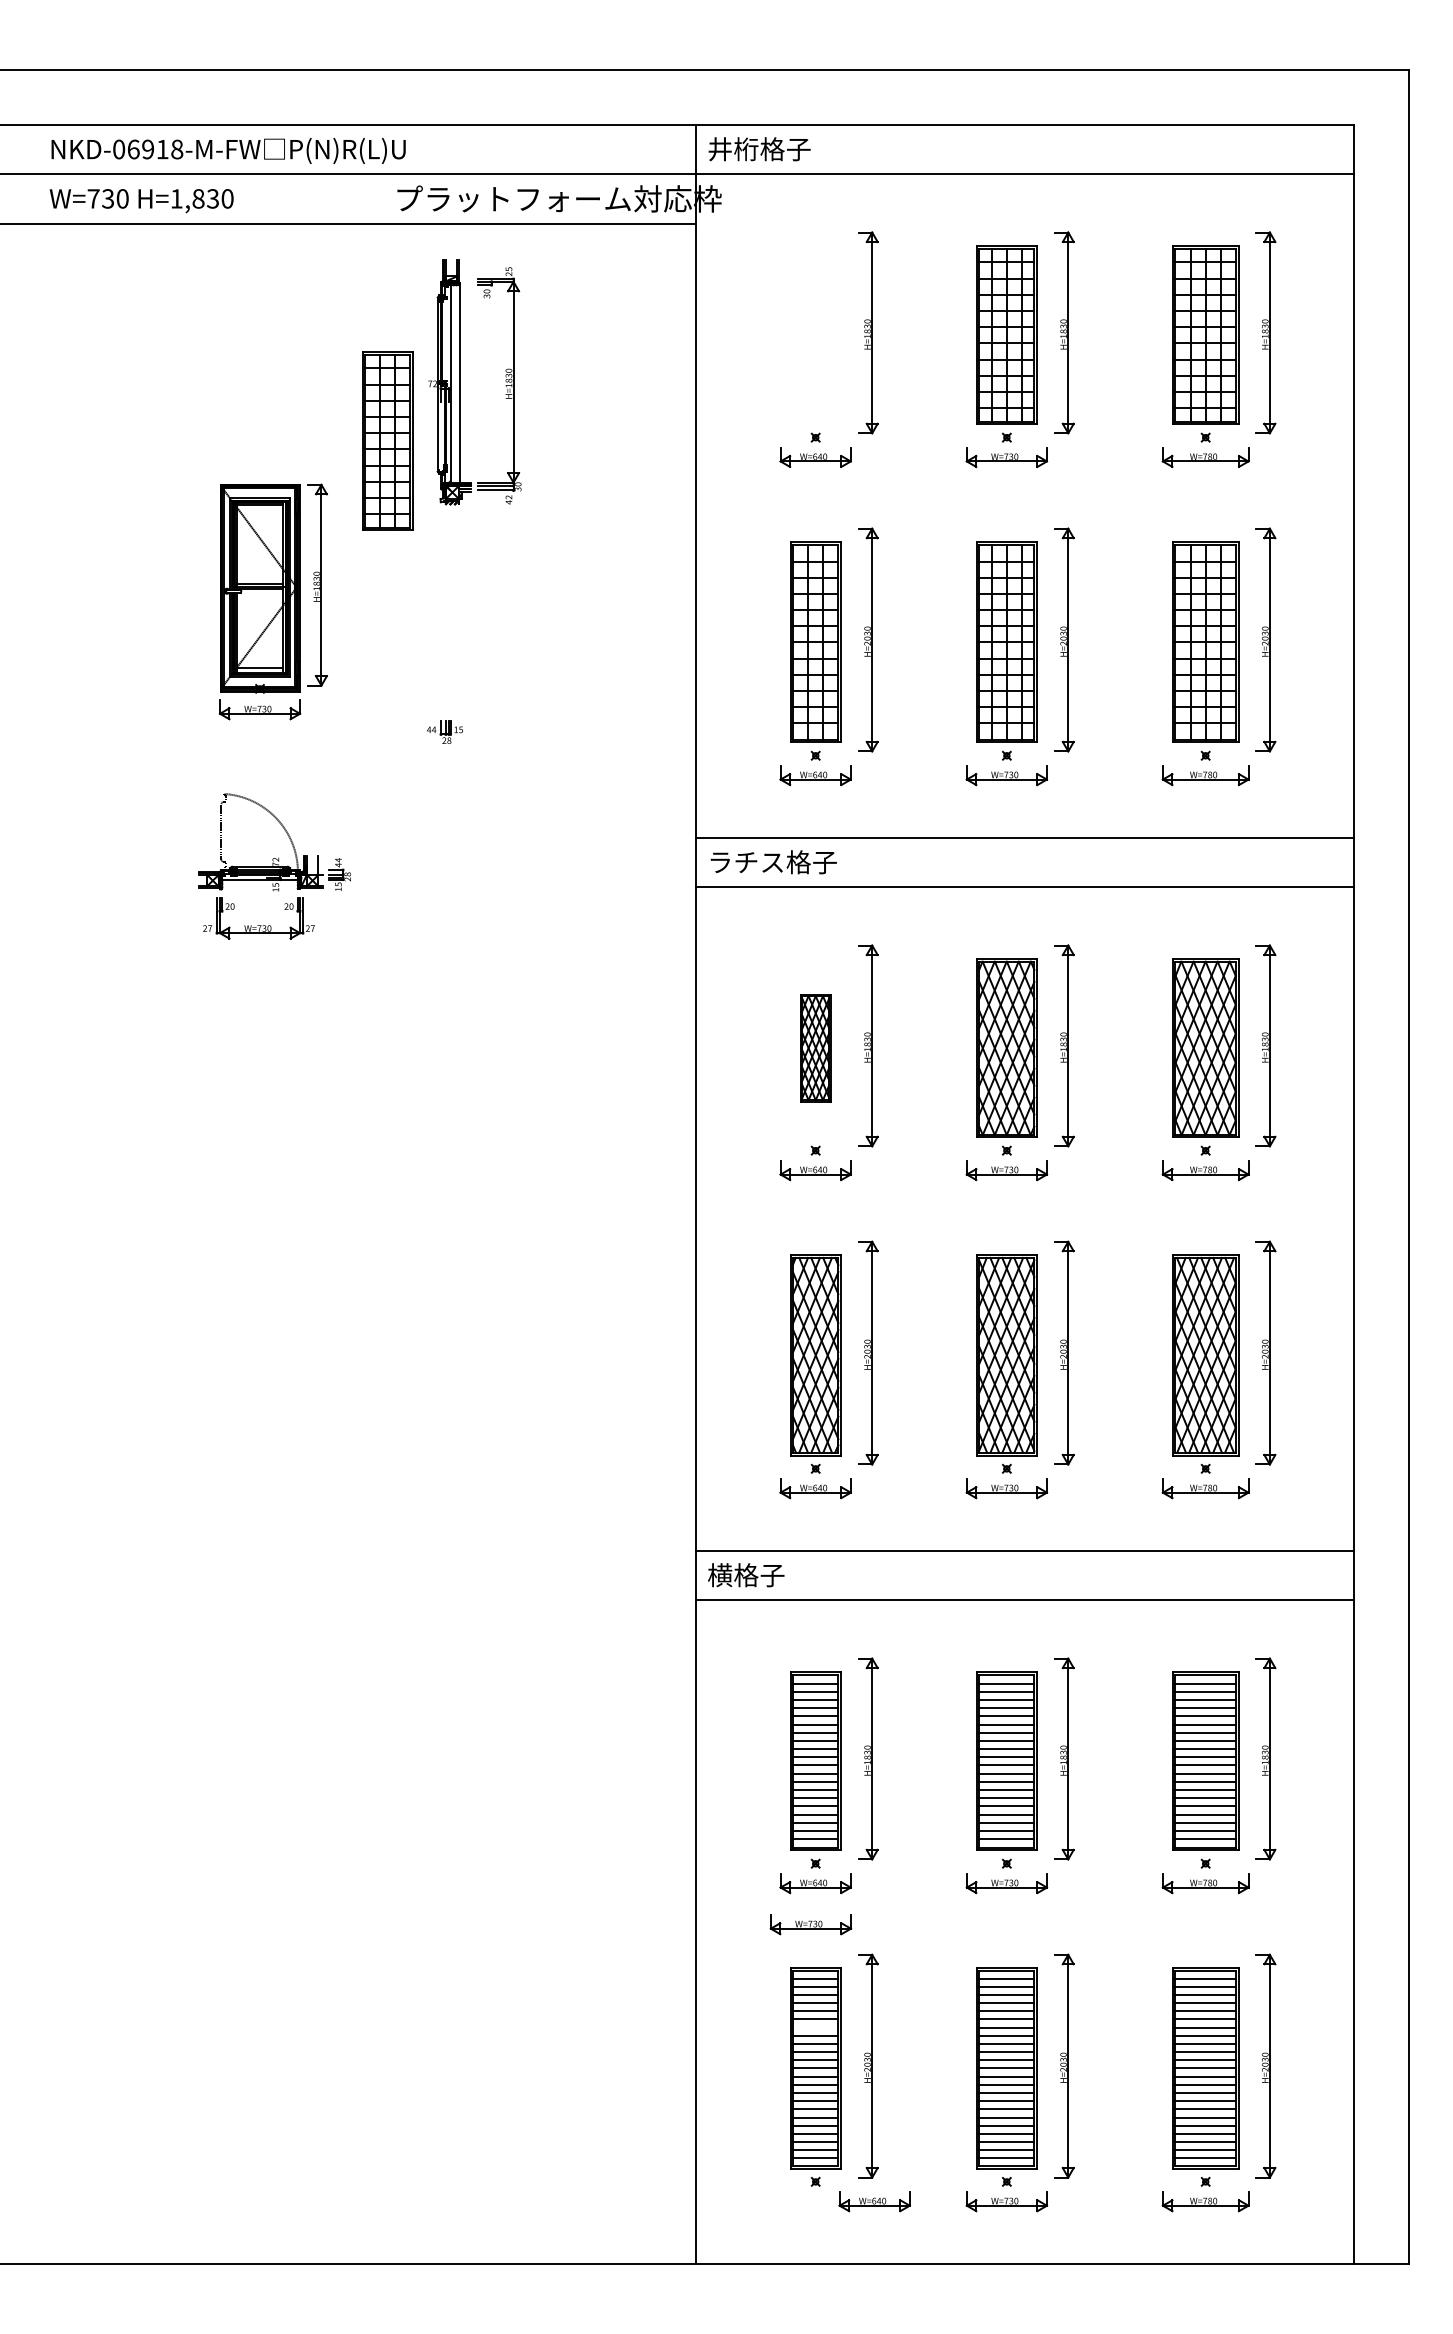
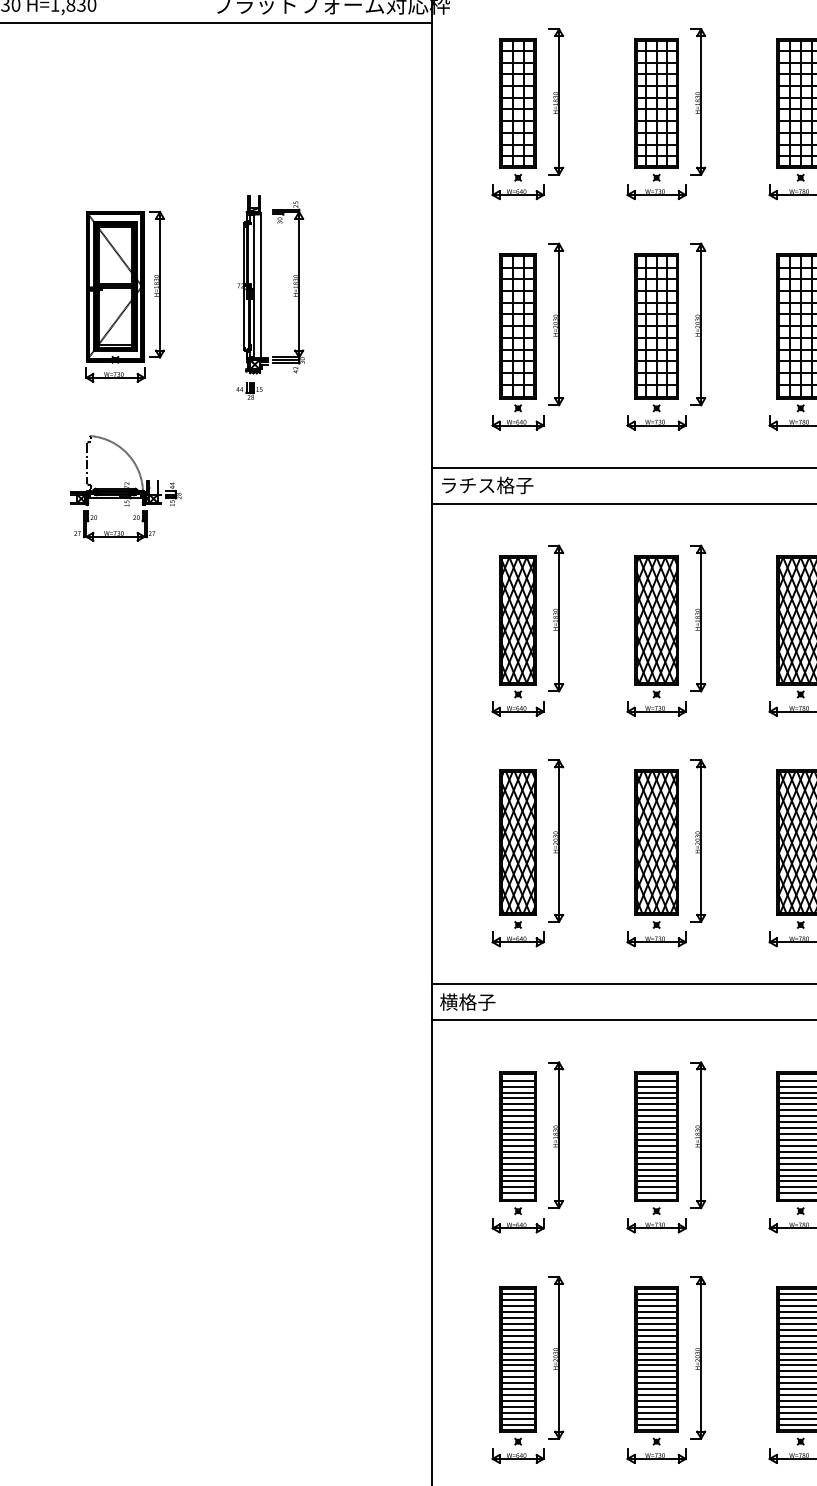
part: (460, 382) -> (260, 284), moved
part: (387, 440) -> (517, 103), moved
part: (815, 1047) -> (517, 619), size x1.67
part: (810, 1924) -> (514, 1255), removed
line: (815, 2027) -> (517, 1329), added
part: (874, 2201) -> (517, 1455), moved

